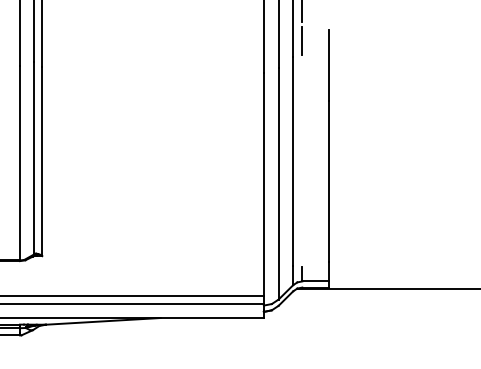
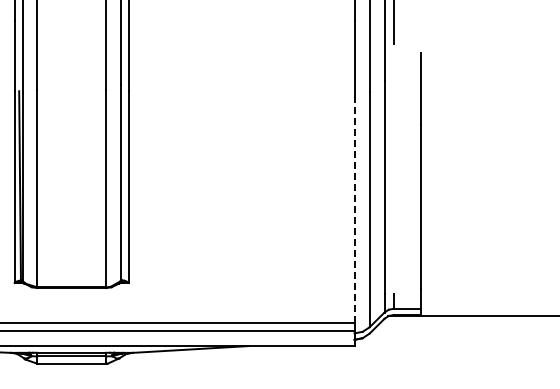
line: (302, 40) -> (393, 63), removed
line: (263, 183) -> (354, 209), solid -> dashed

